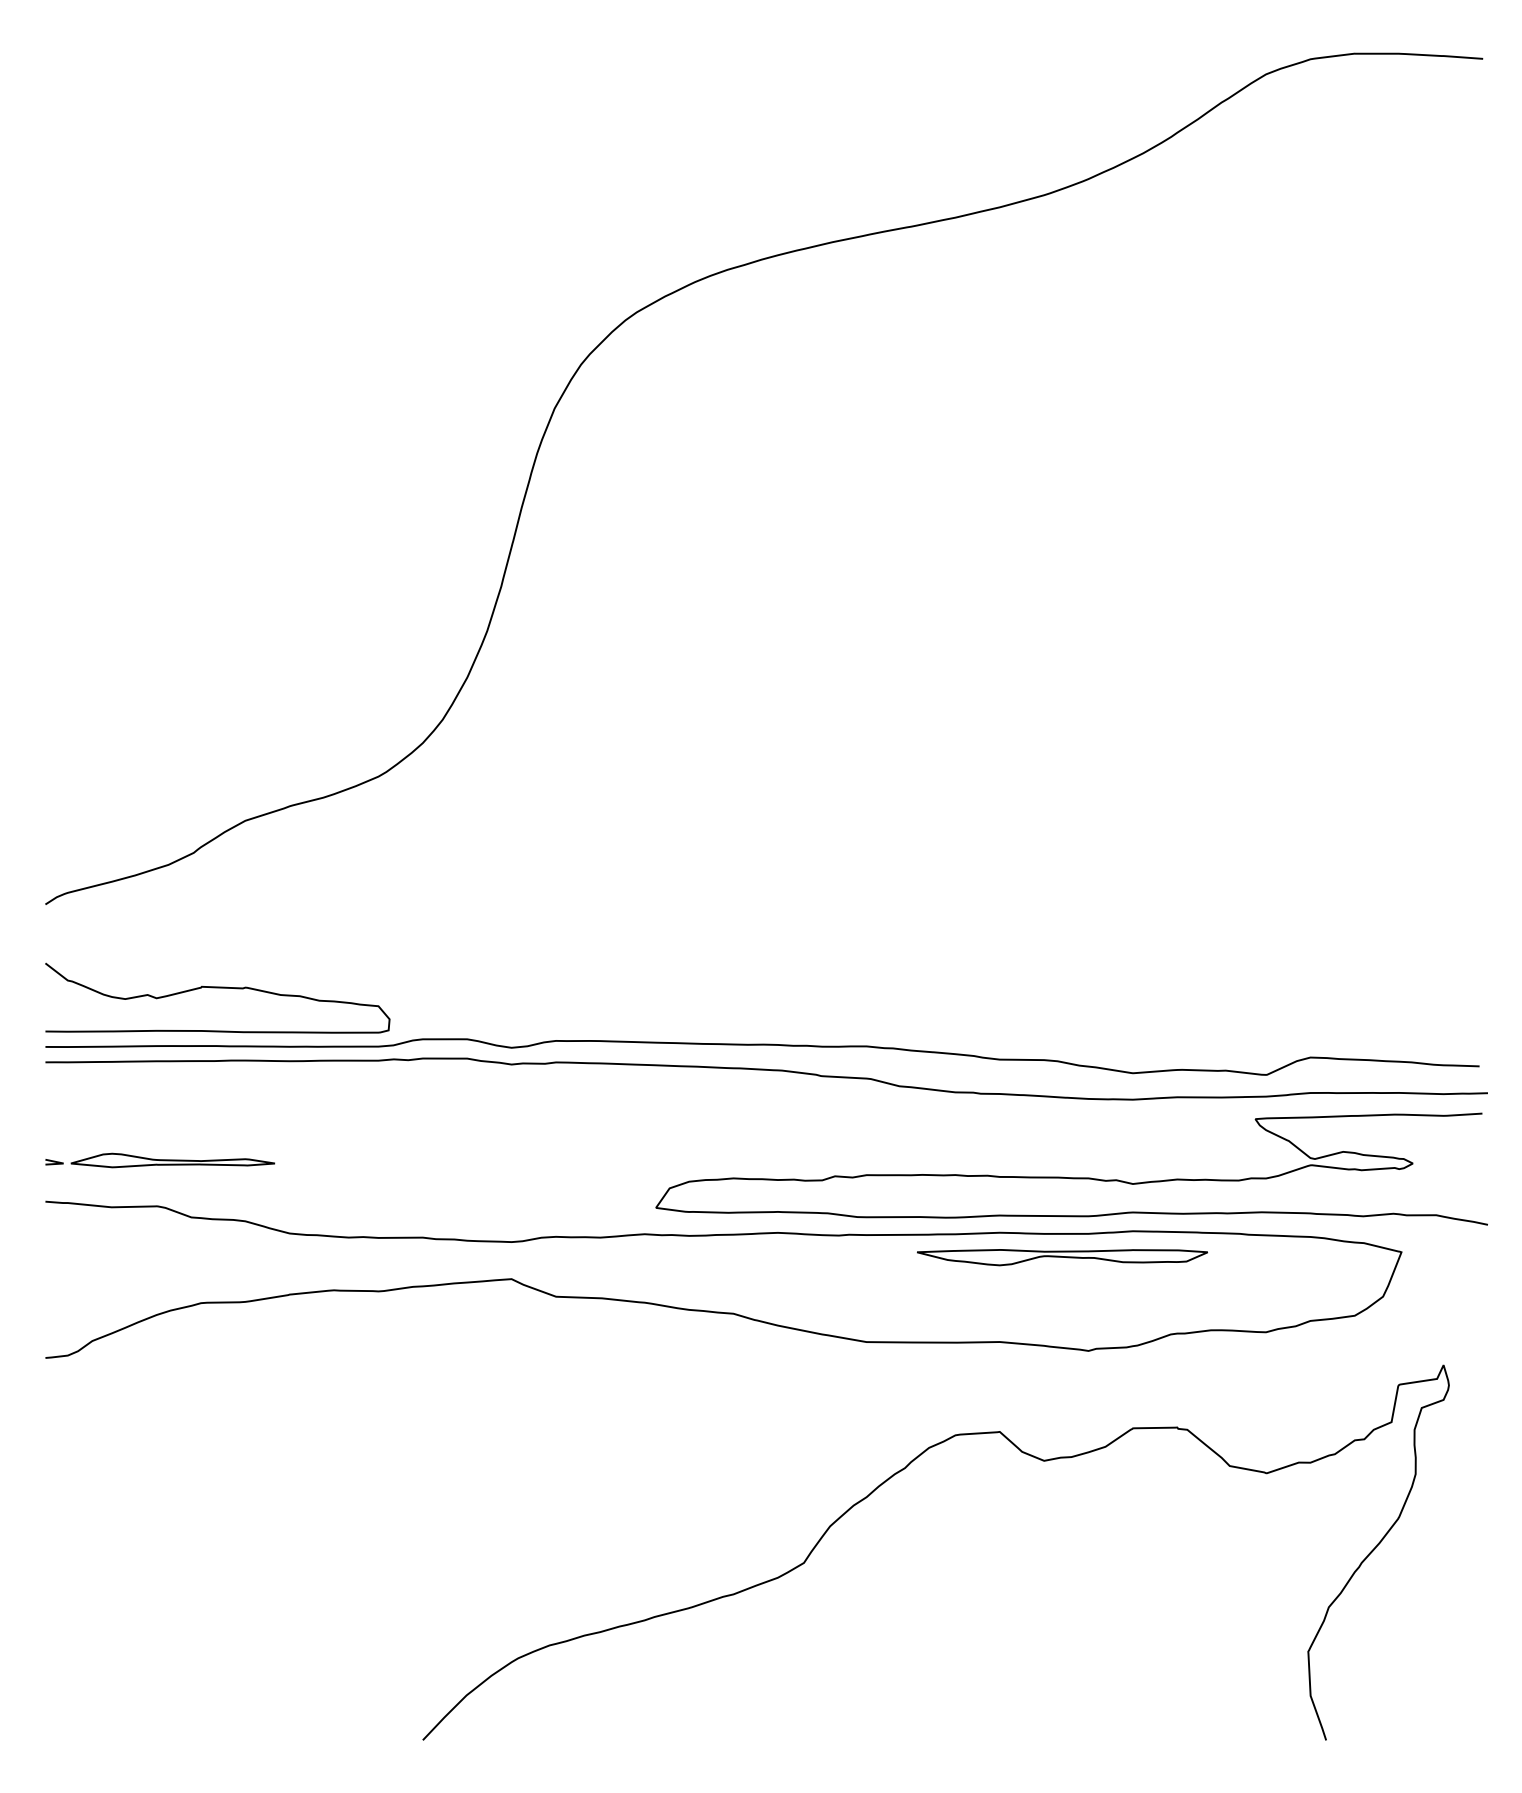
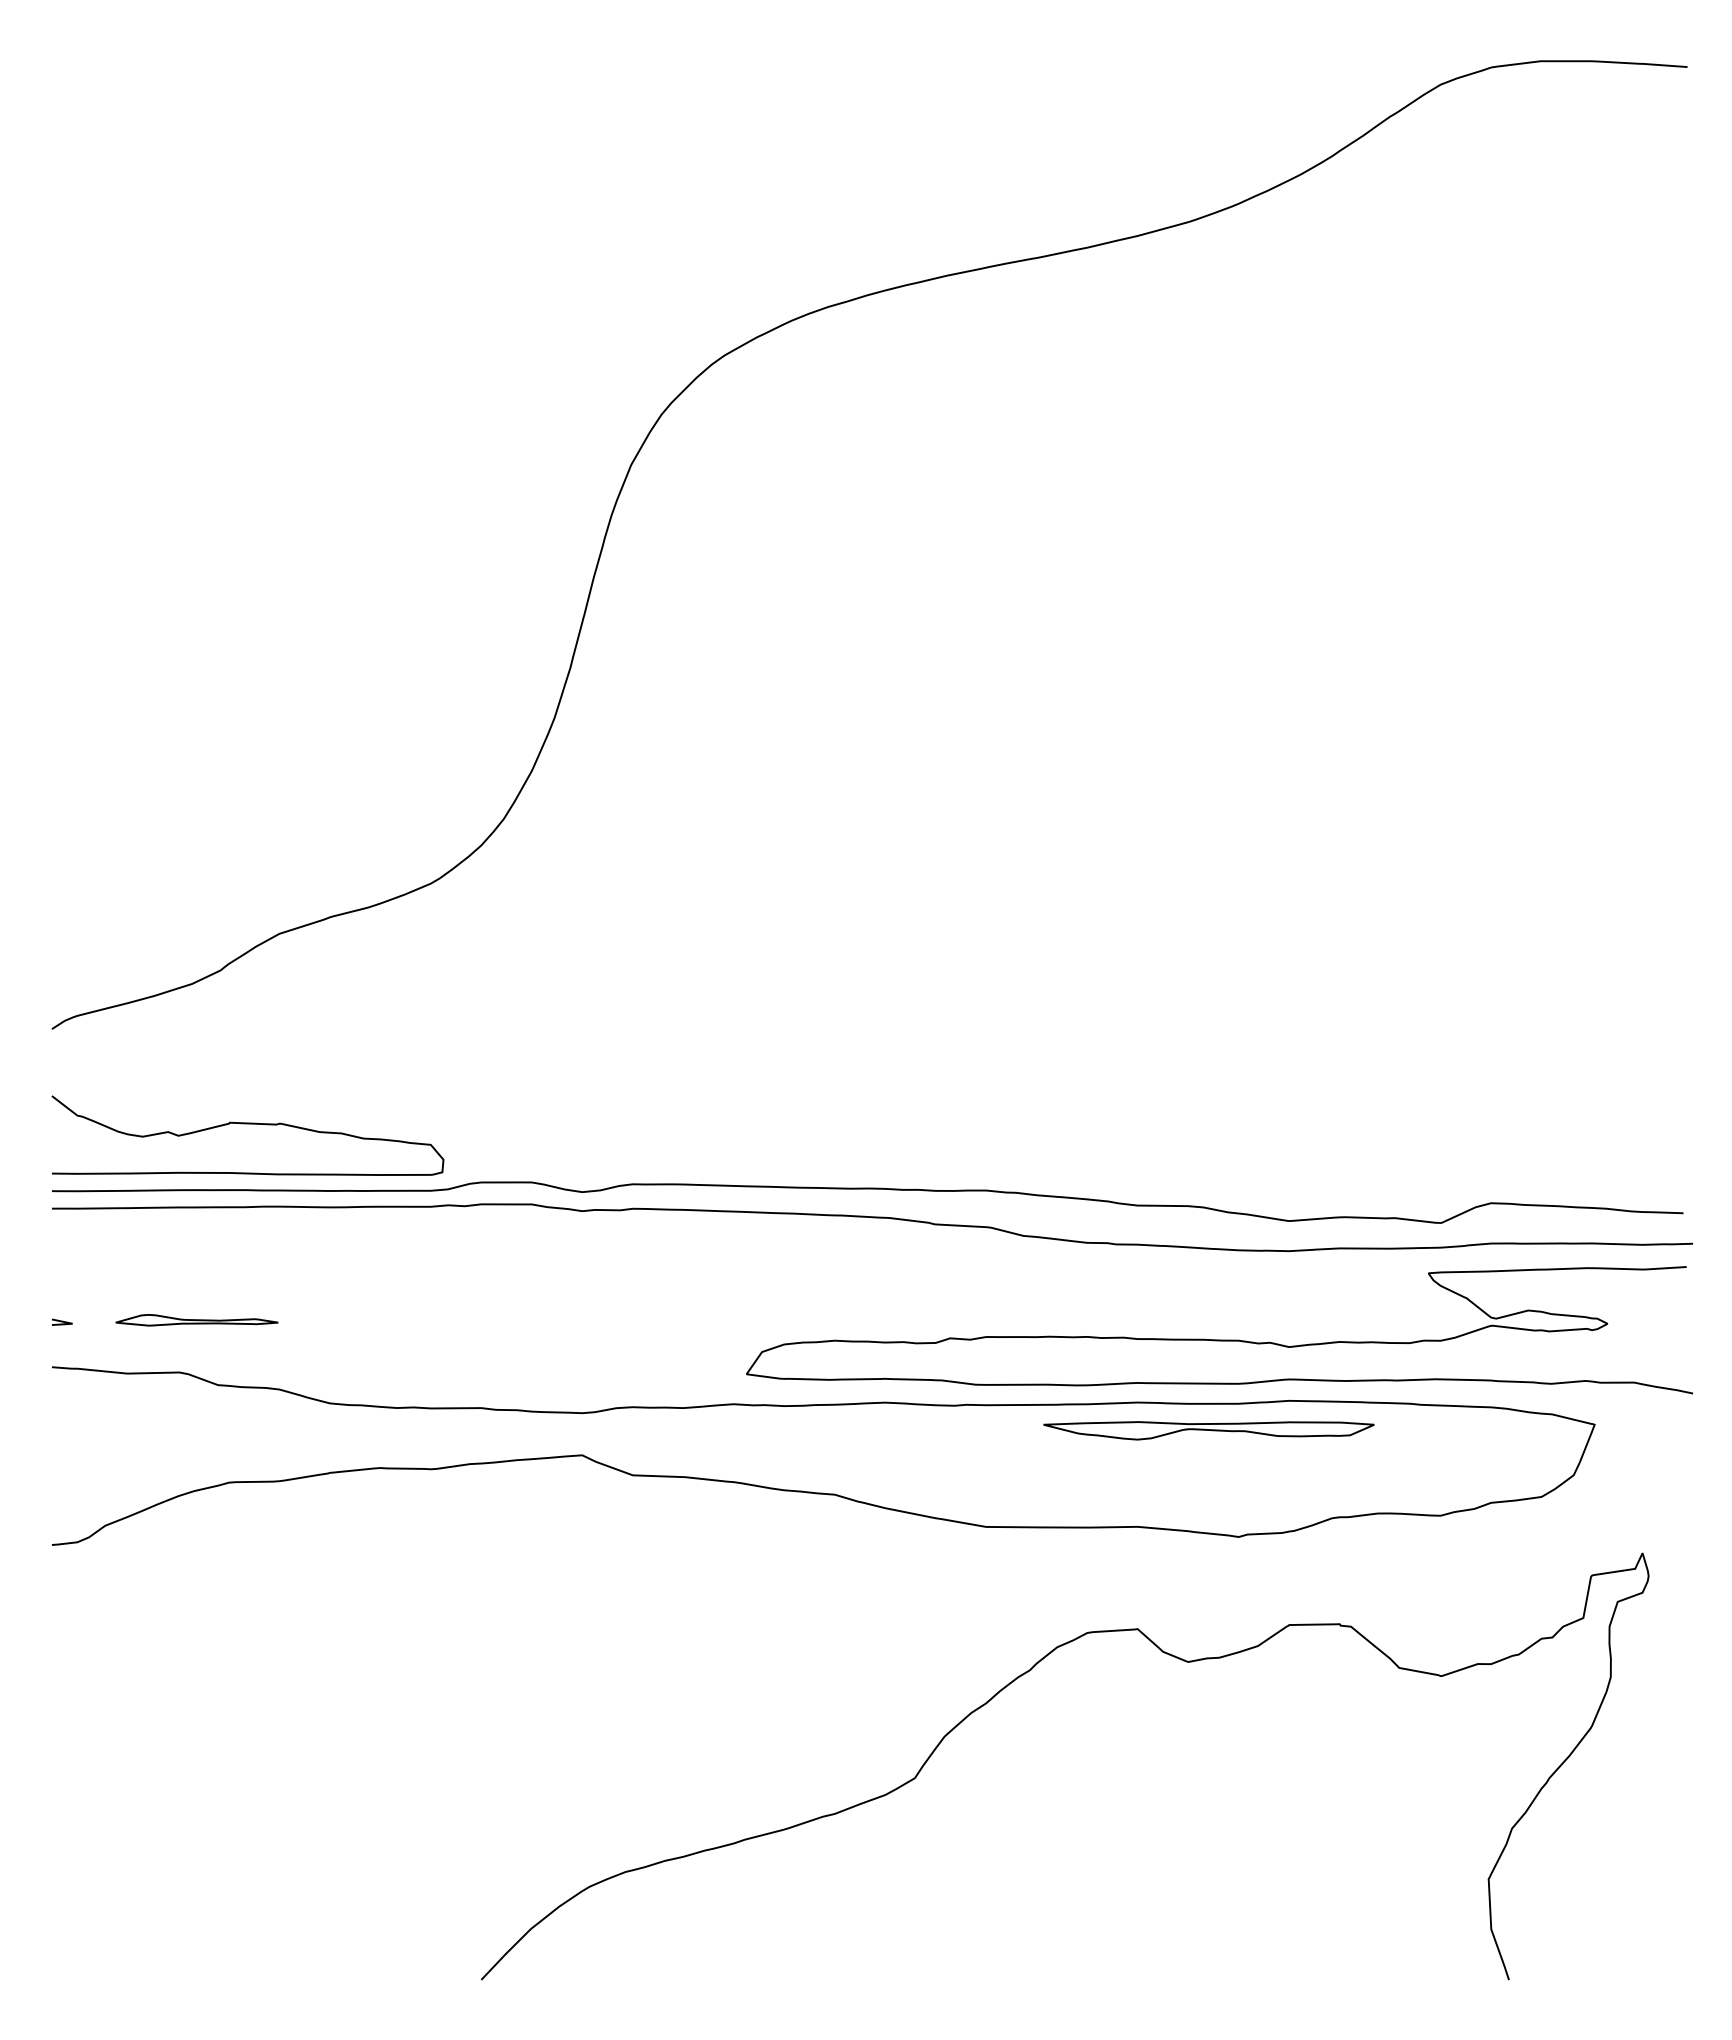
part: (172, 1159) -> (196, 1319), size x0.7

